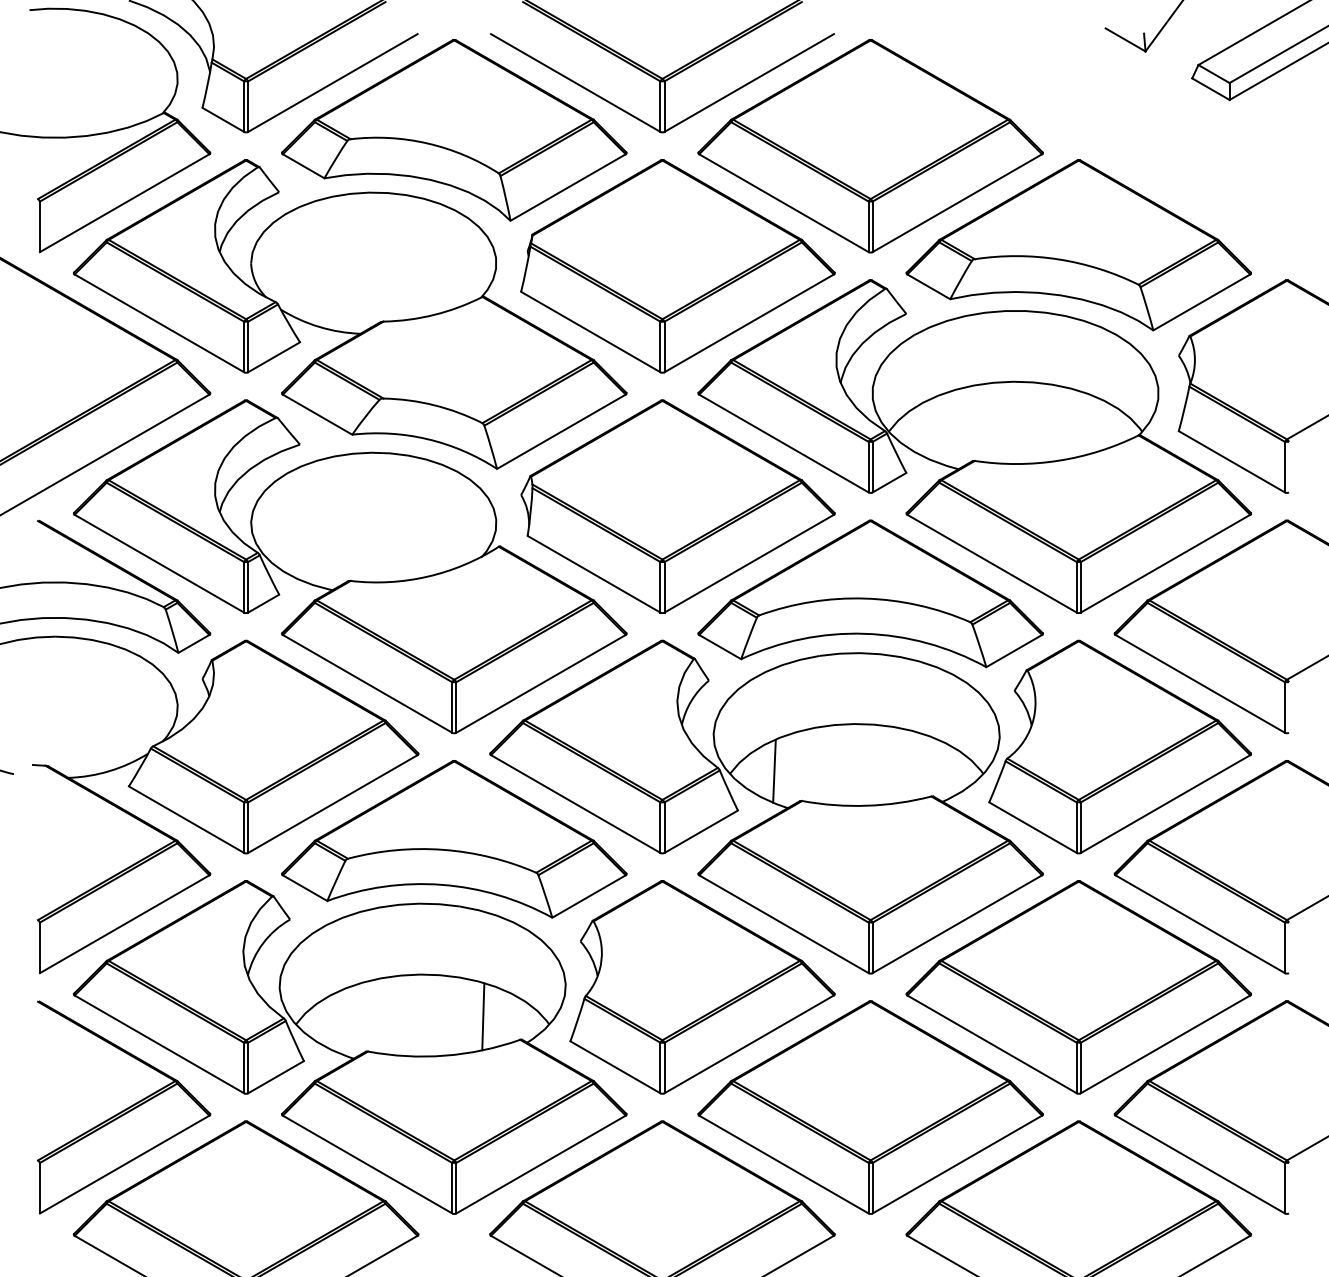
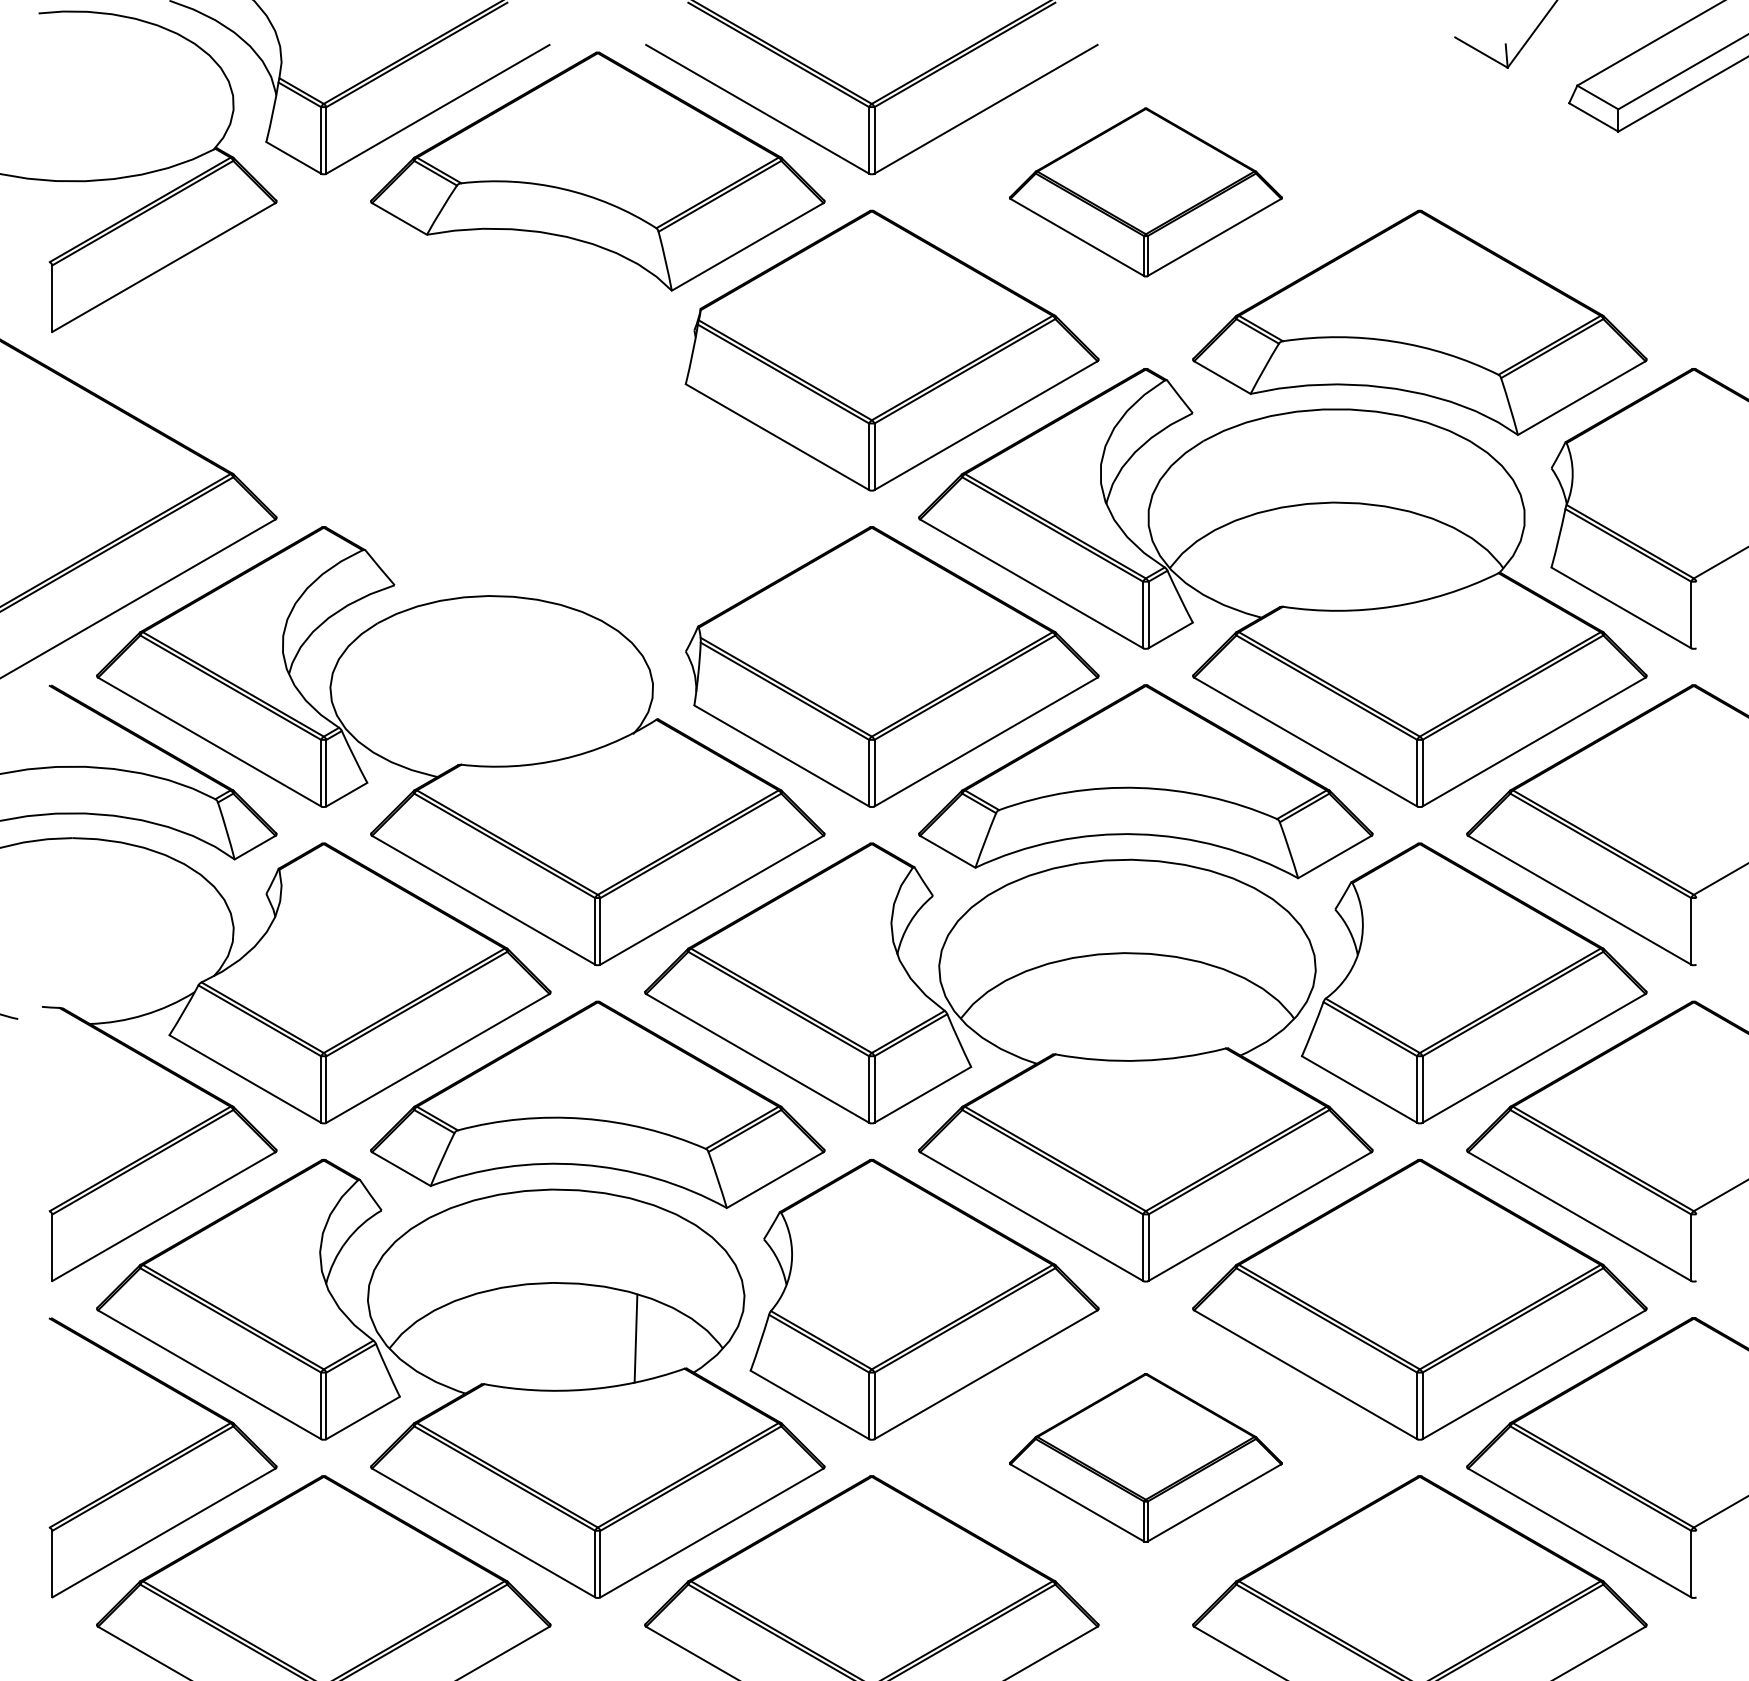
part: (870, 146) -> (1145, 192), size x0.6
part: (349, 314) -> (460, 413), removed
line: (773, 771) -> (1018, 1015), removed
part: (870, 1107) -> (1145, 1457), size x0.6

